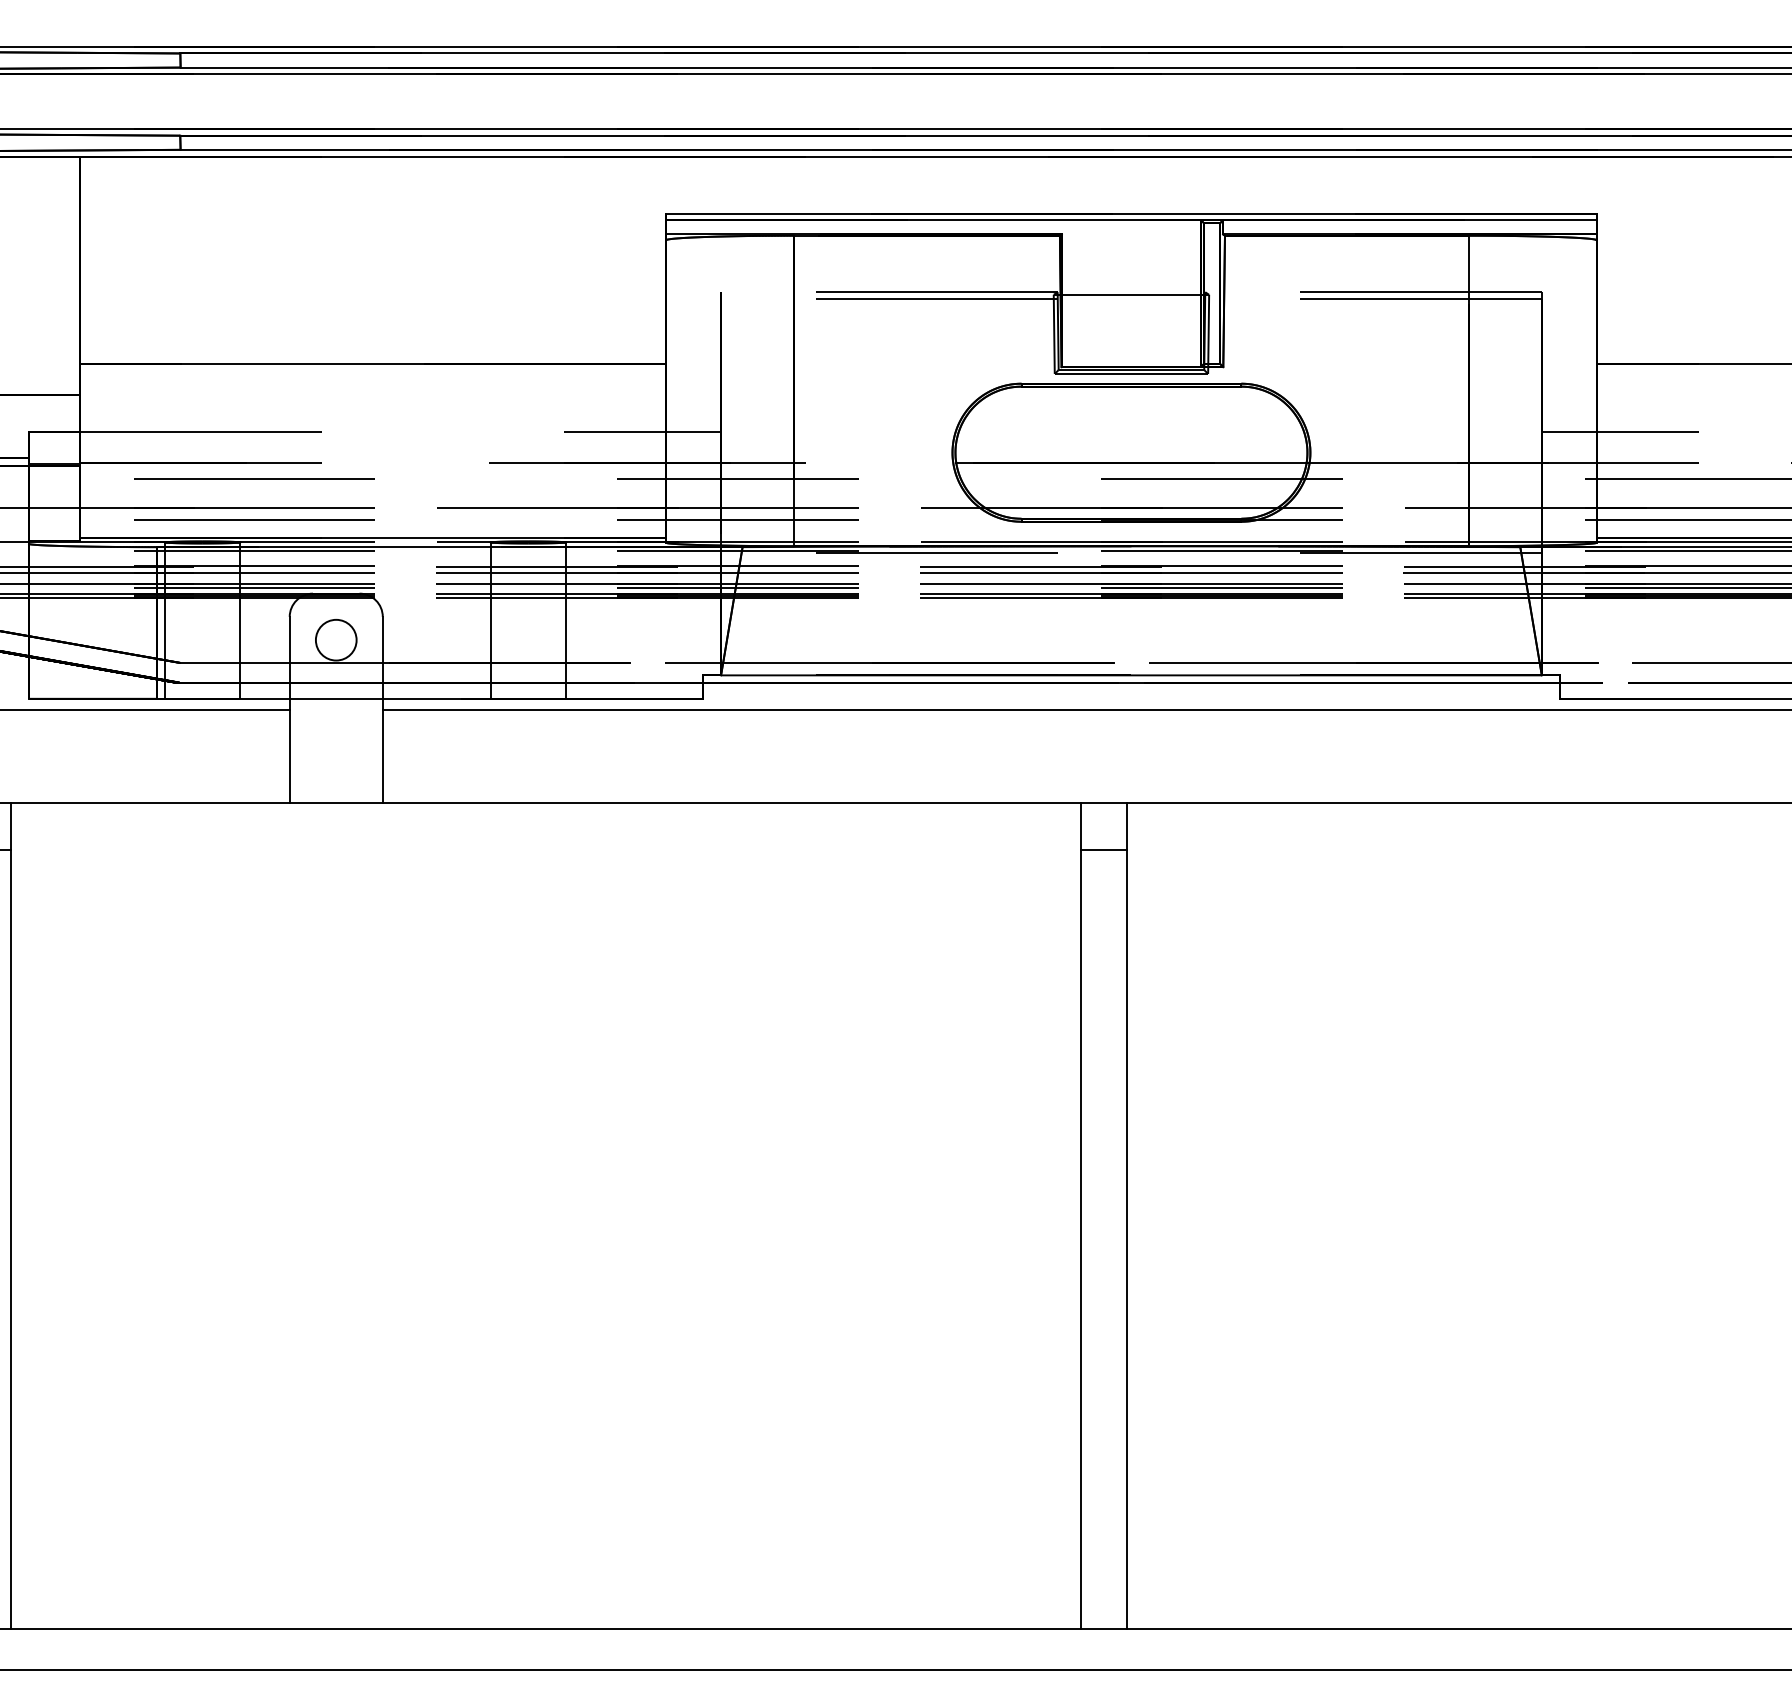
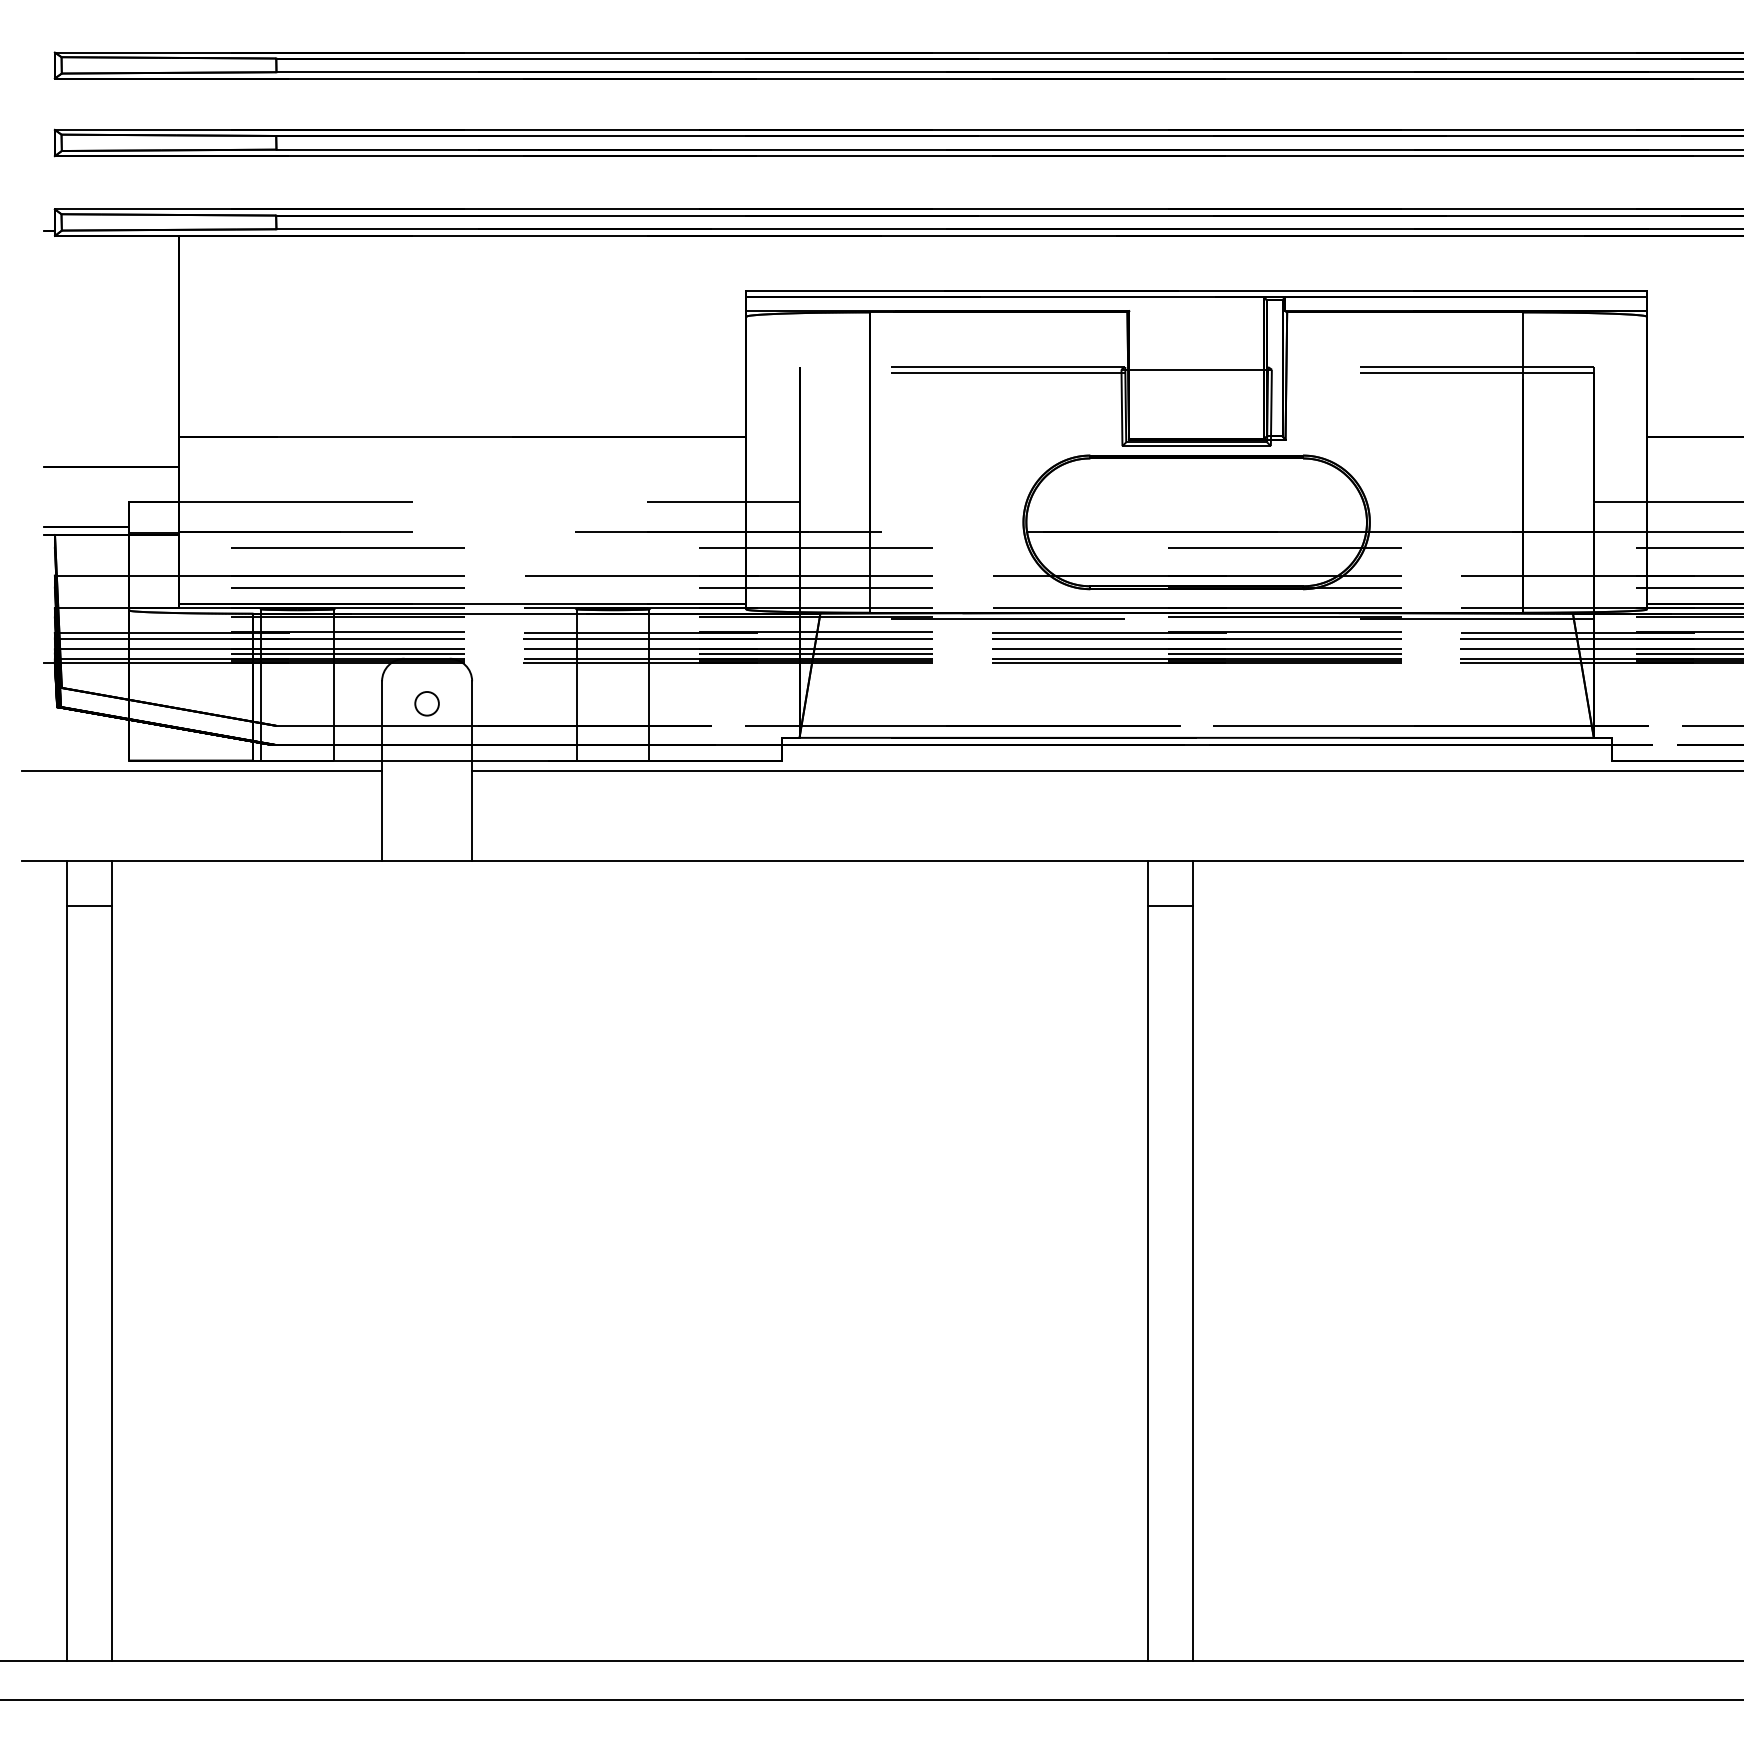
circle: (335, 639) -> (426, 703), size x0.6

